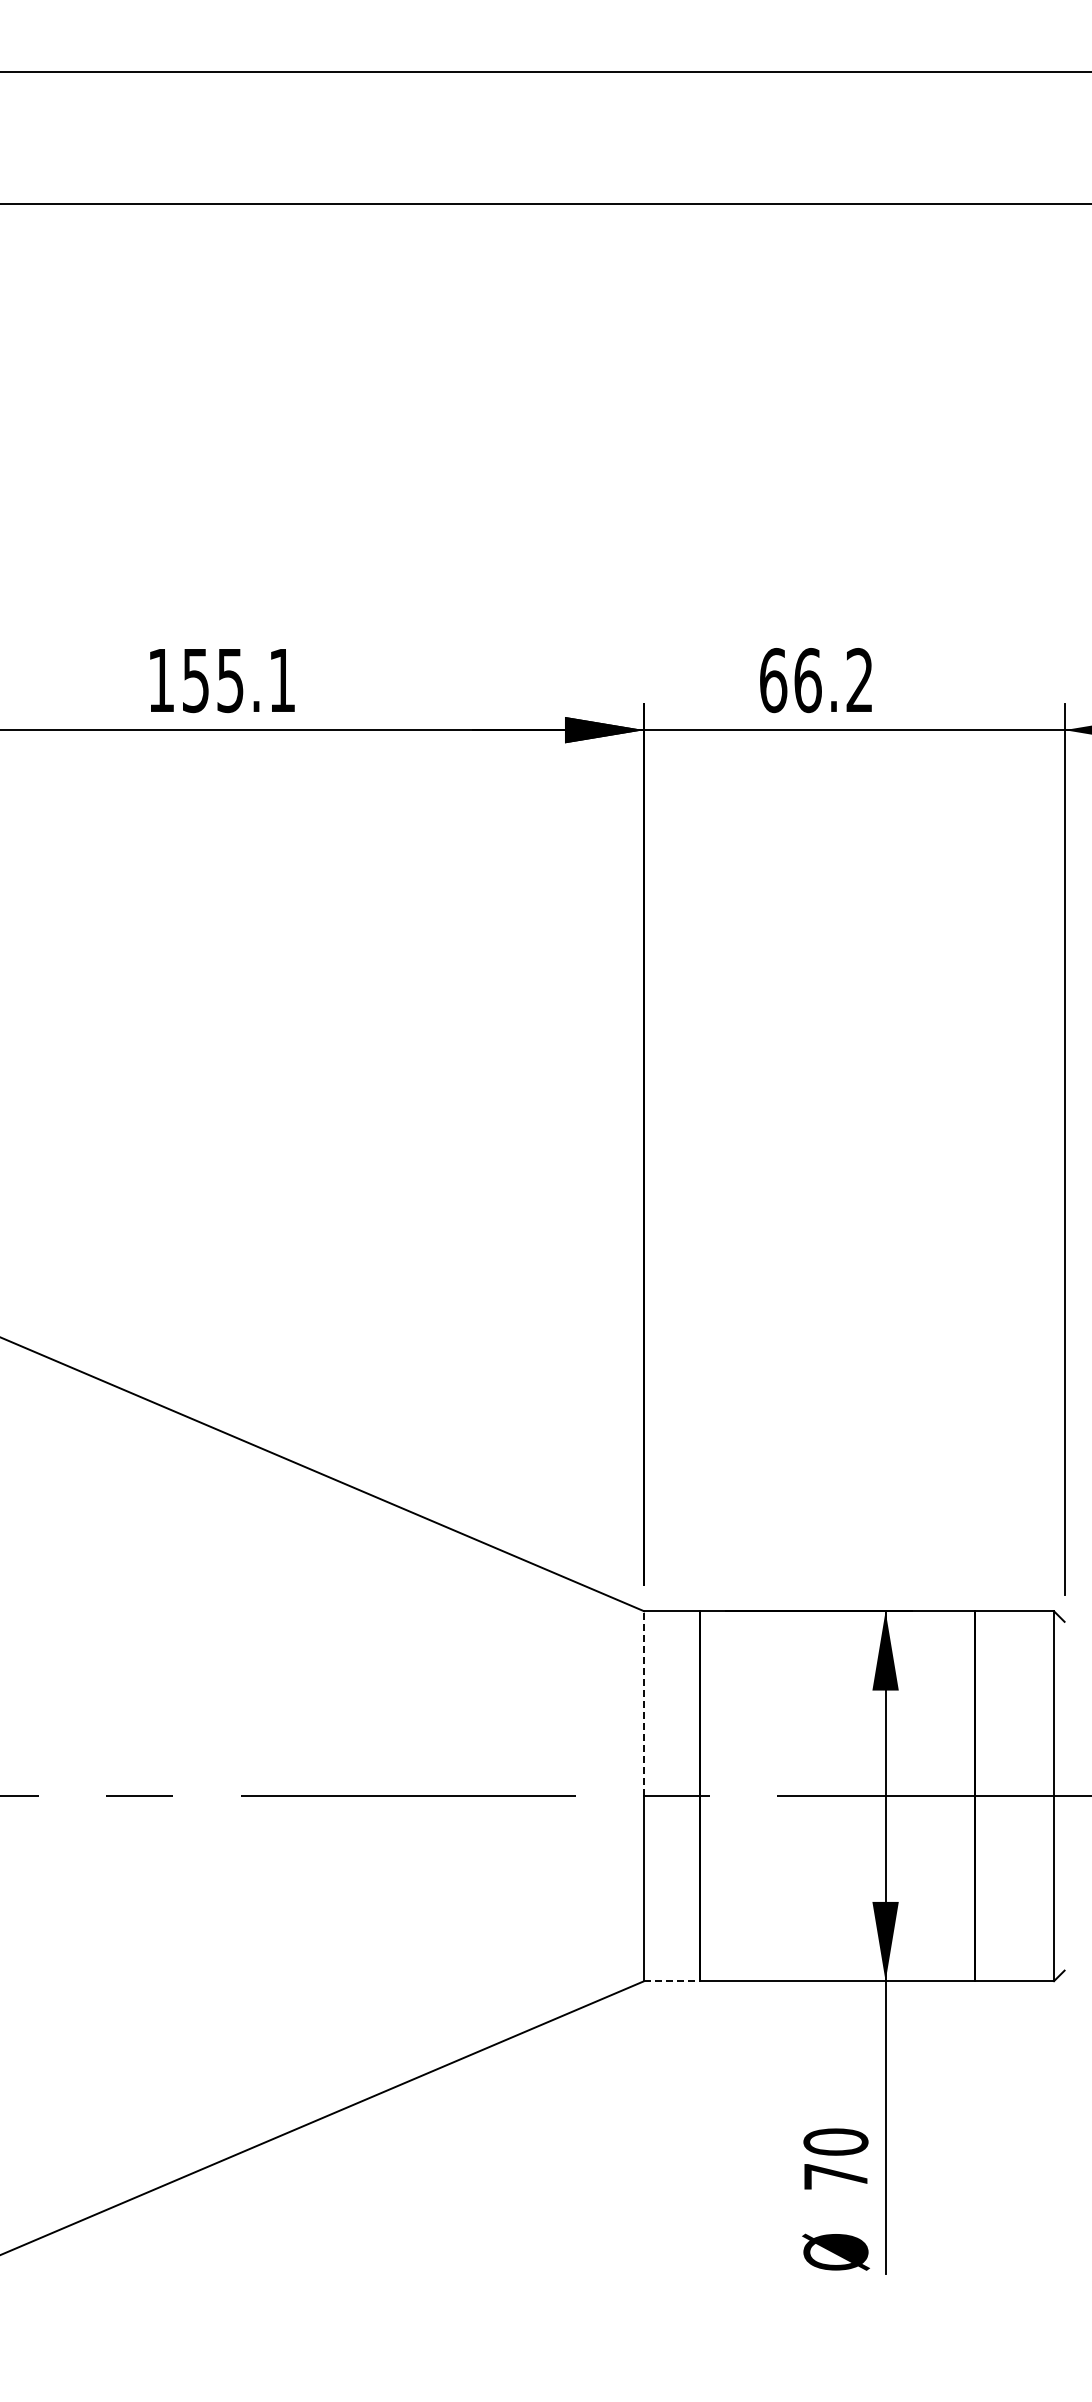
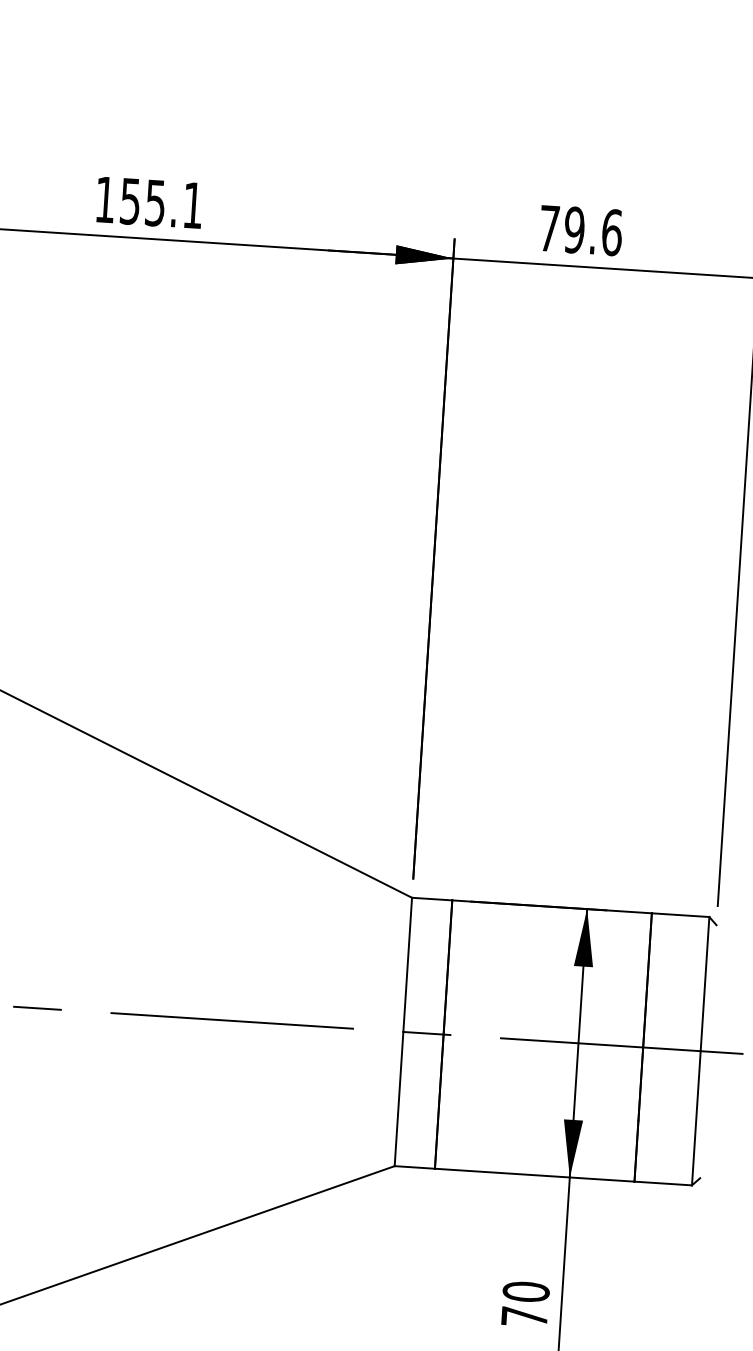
text: (816, 680) -> (580, 230), 66.2 -> 79.6
line: (644, 1703) -> (407, 964), dashed -> solid
line: (671, 1981) -> (414, 1167), dashed -> solid

